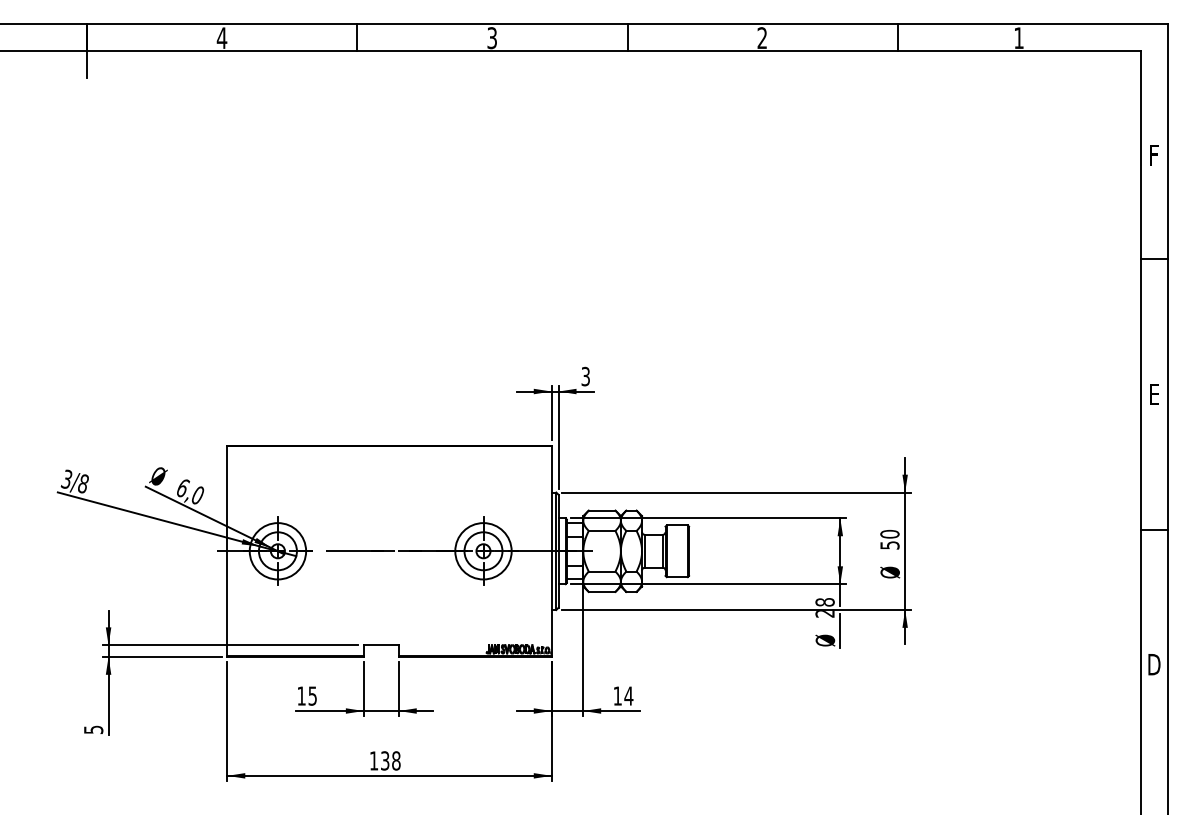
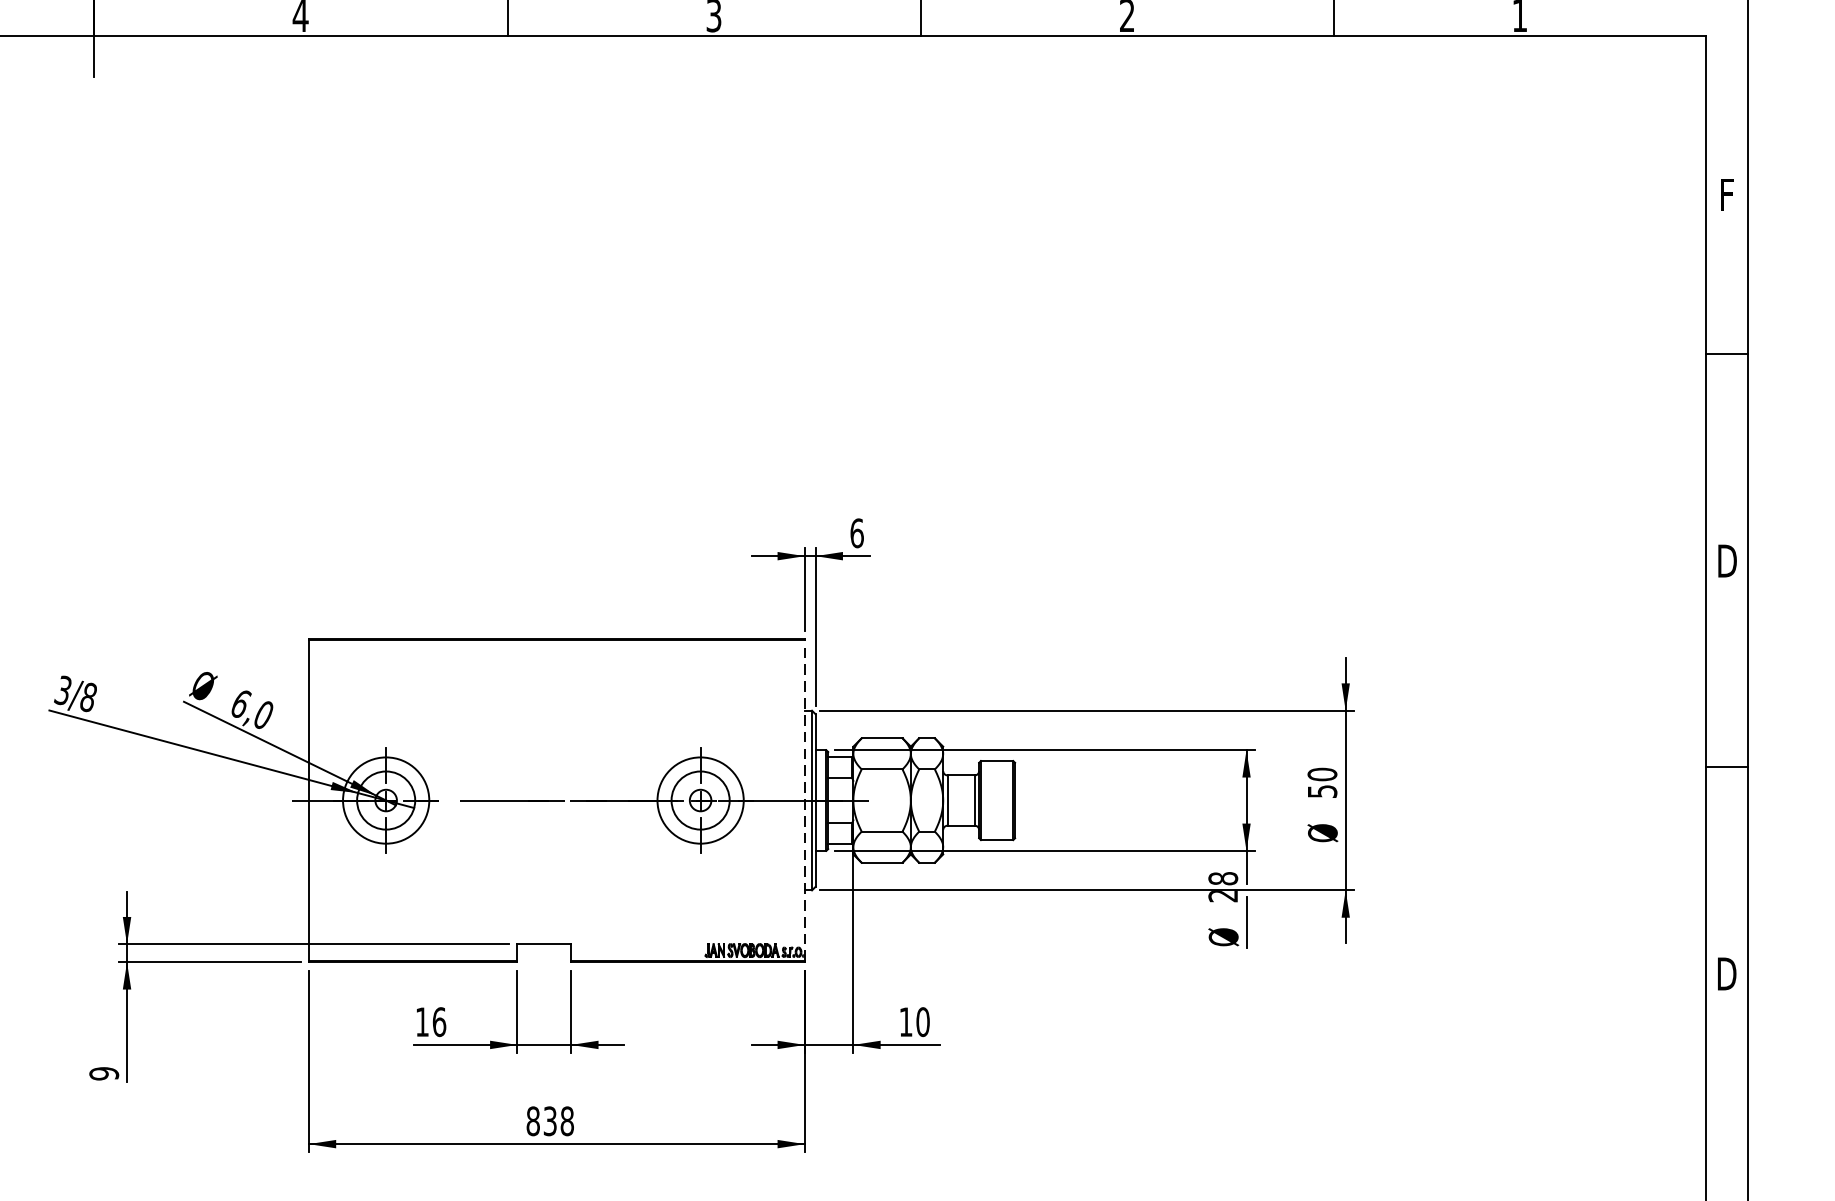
text: (585, 376) -> (856, 533), 3 -> 6
text: (1154, 394) -> (1727, 560), E -> D
line: (551, 550) -> (804, 799), solid -> dashed
text: (312, 695) -> (439, 1021), 15 -> 16
text: (628, 695) -> (922, 1021), 14 -> 10
text: (93, 729) -> (103, 1073), 5 -> 9
text: (373, 760) -> (532, 1120), 138 -> 838

